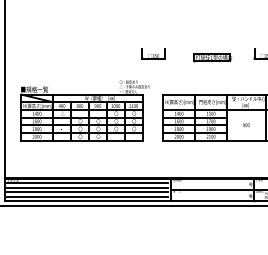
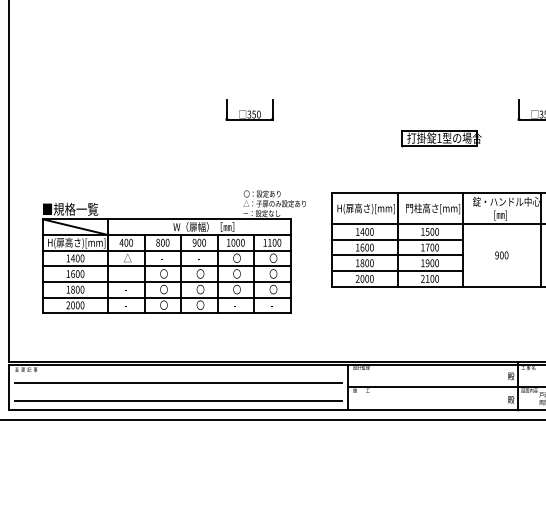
part: (153, 53) -> (249, 109), moved
part: (212, 57) -> (441, 137), moved
part: (84, 110) -> (172, 251), moved
line: (87, 183) -> (178, 374), removed
line: (87, 192) -> (178, 392), removed

